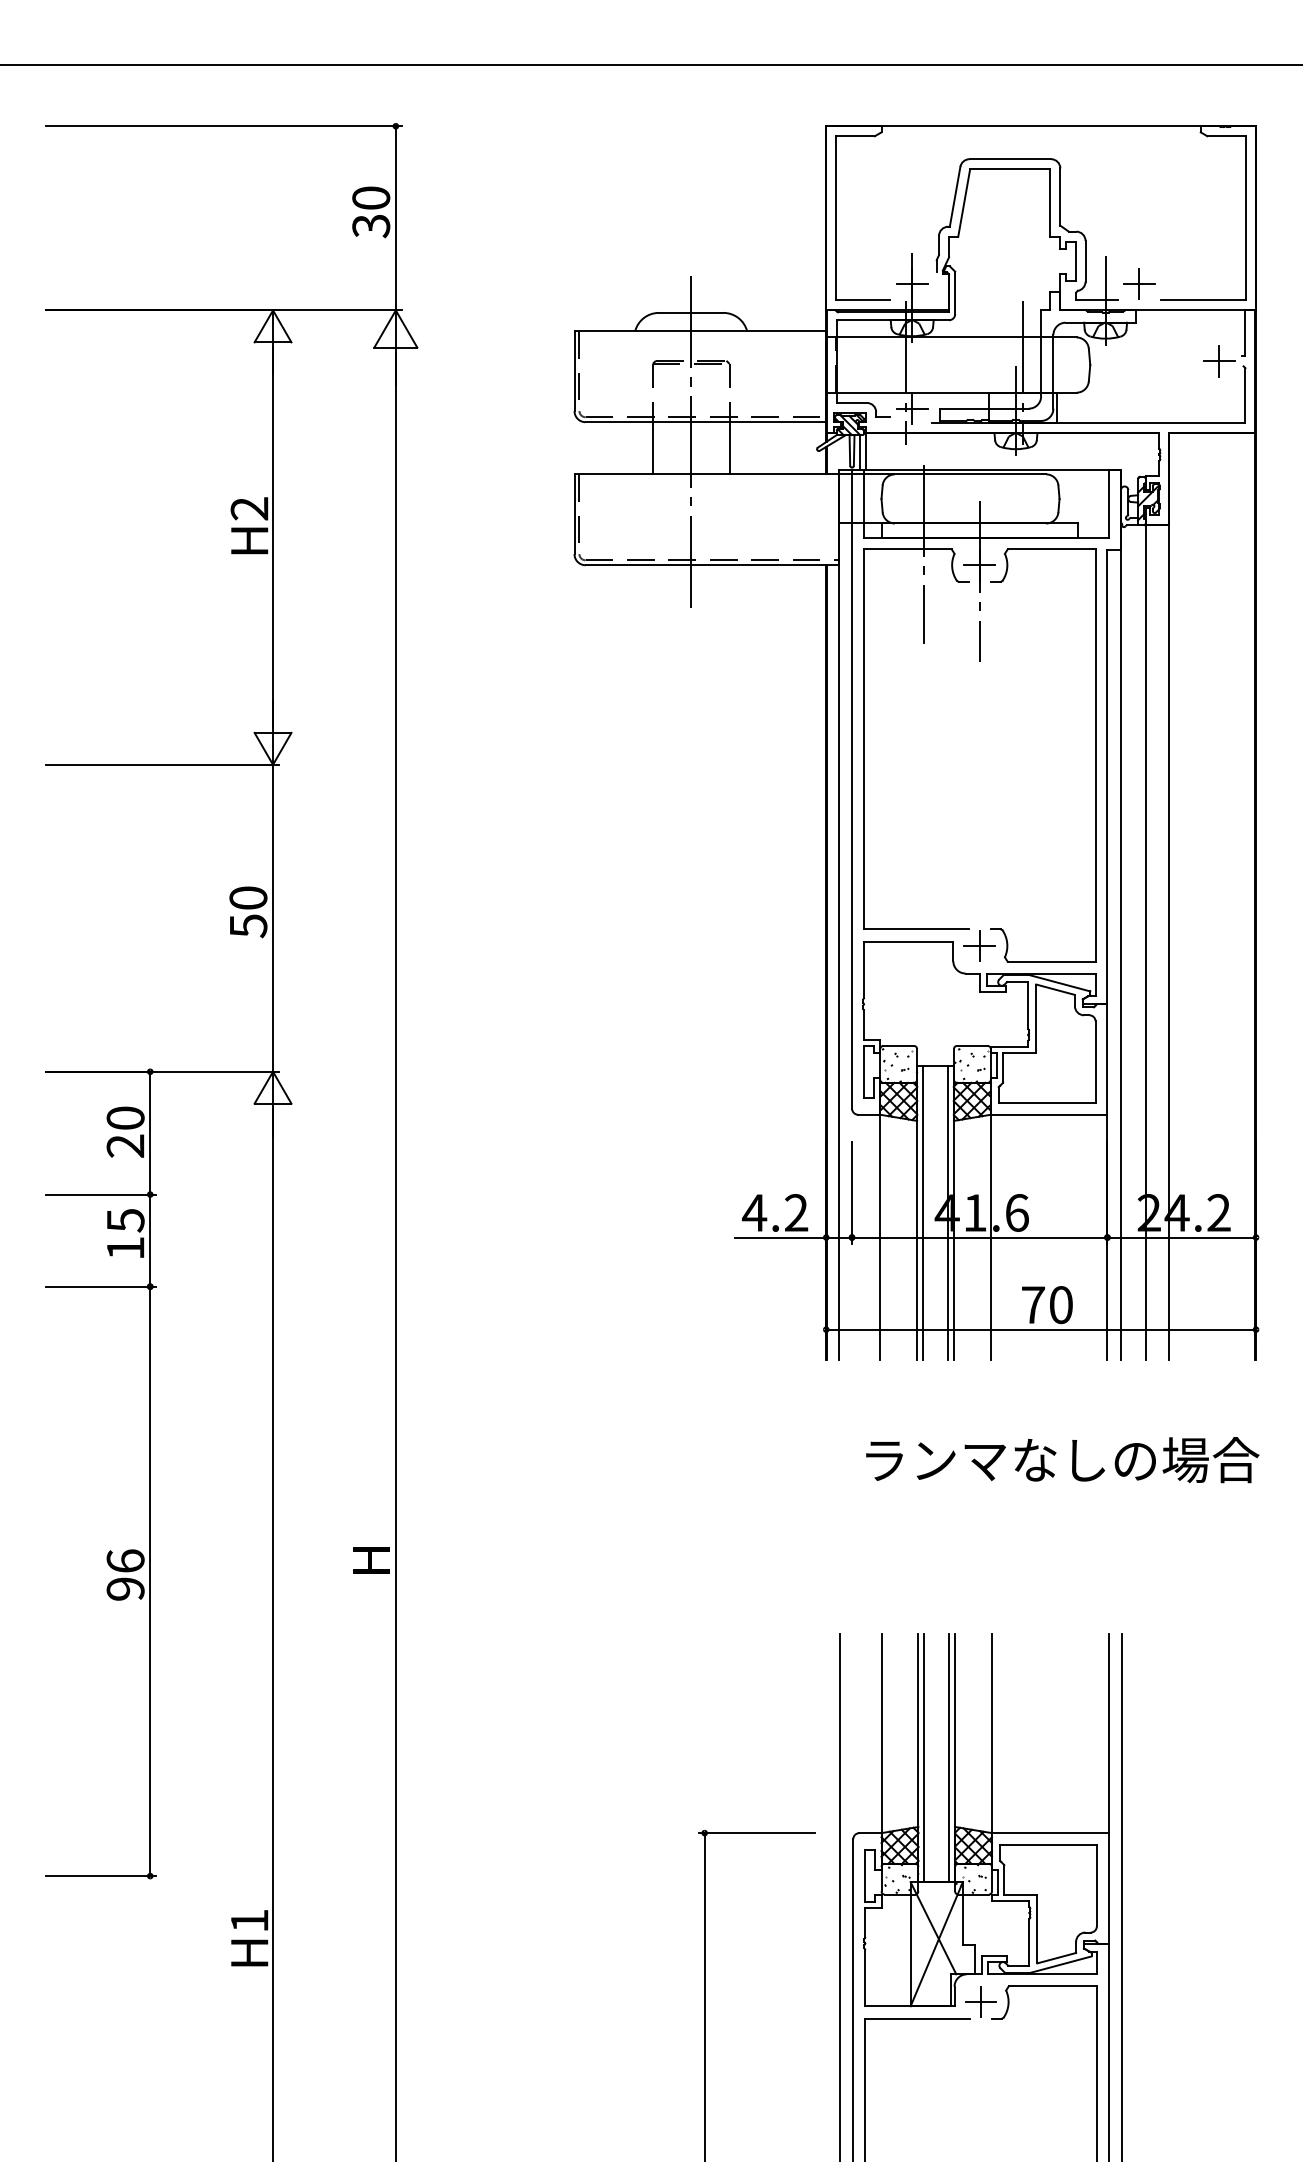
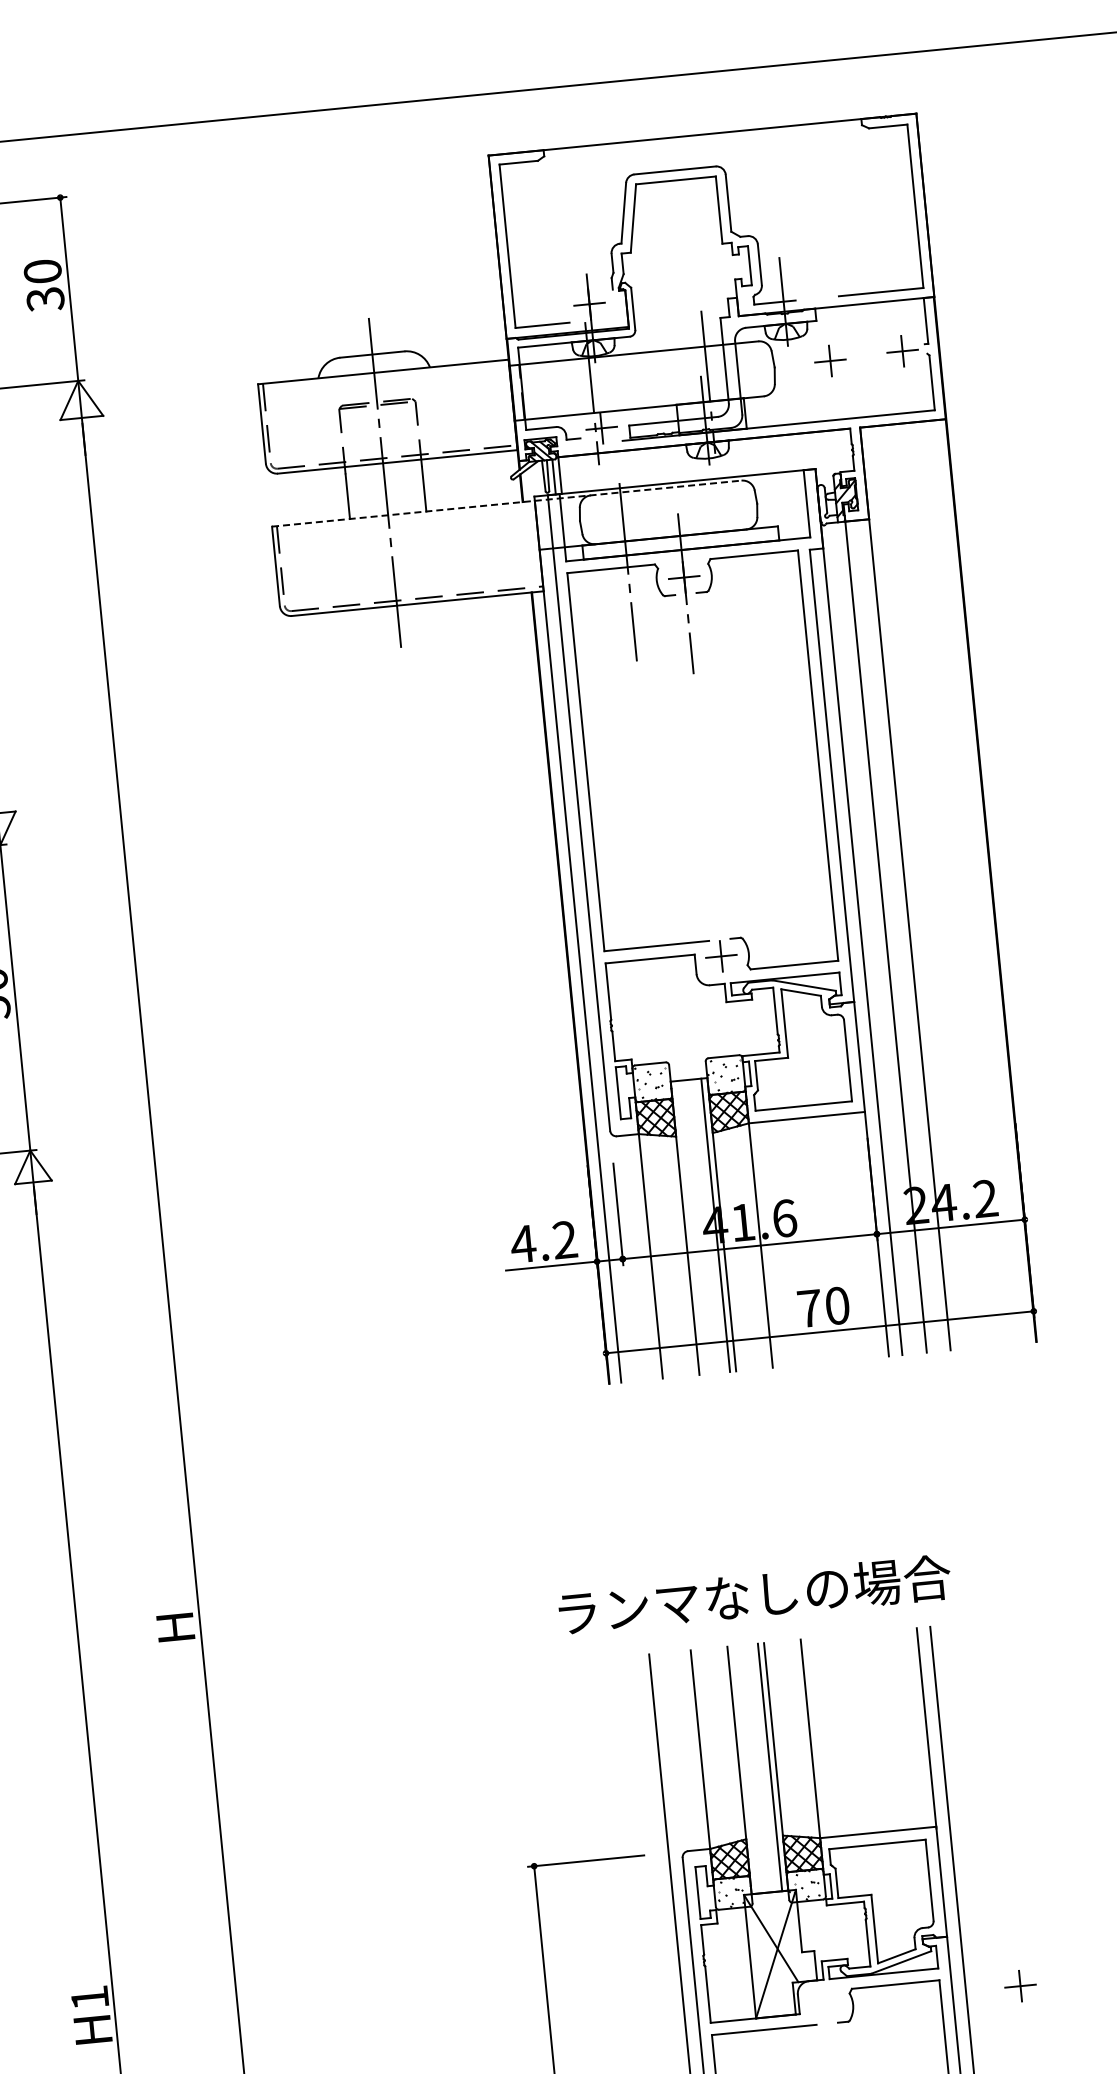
part: (1139, 283) -> (830, 360), moved
line: (810, 474) -> (506, 503), solid -> dashed
line: (923, 1212) -> (691, 1227), removed
text: (1062, 1460) -> (754, 1595), moved
line: (924, 1757) -> (745, 1769), removed
part: (980, 2001) -> (1020, 1985), moved

